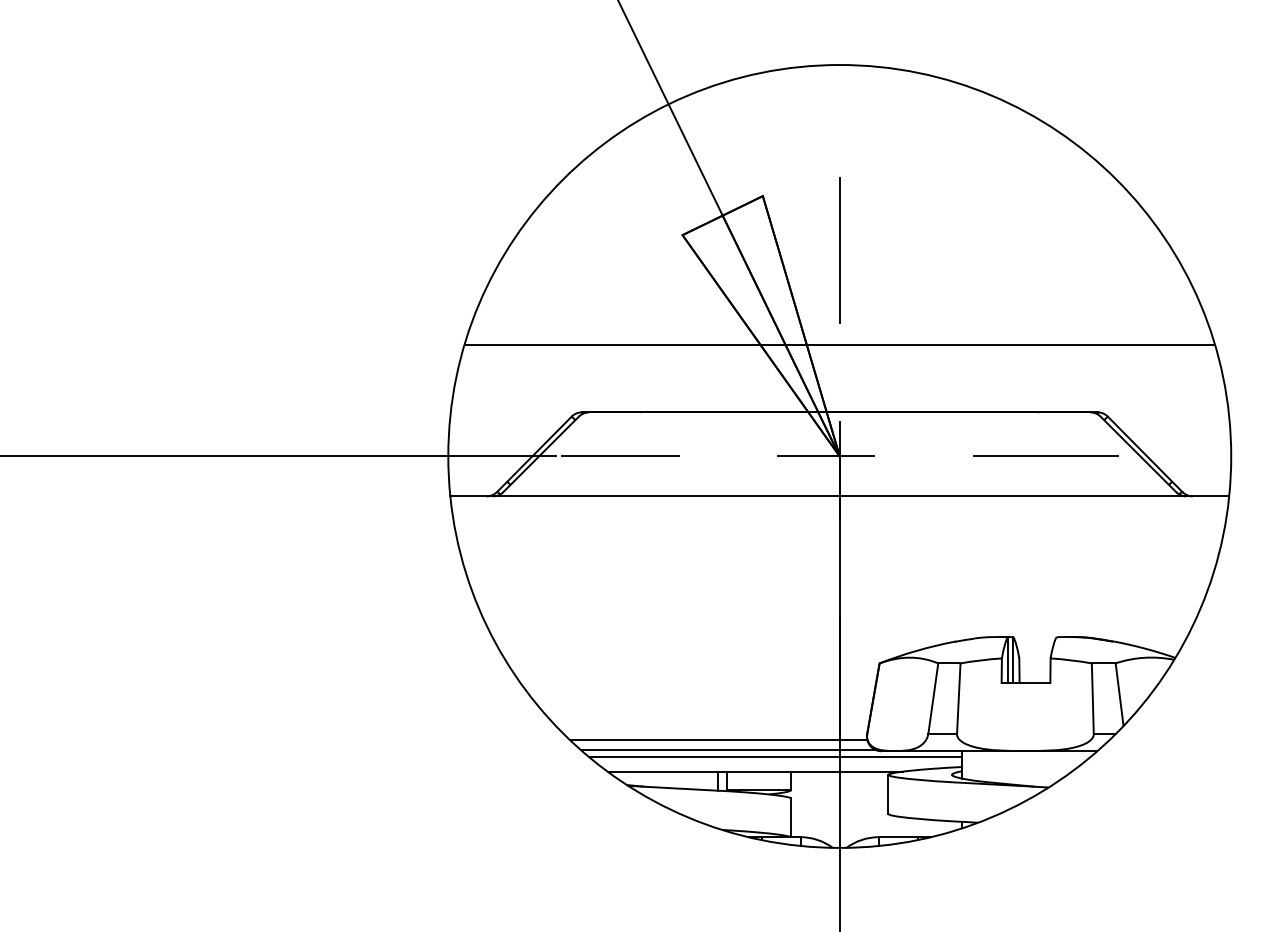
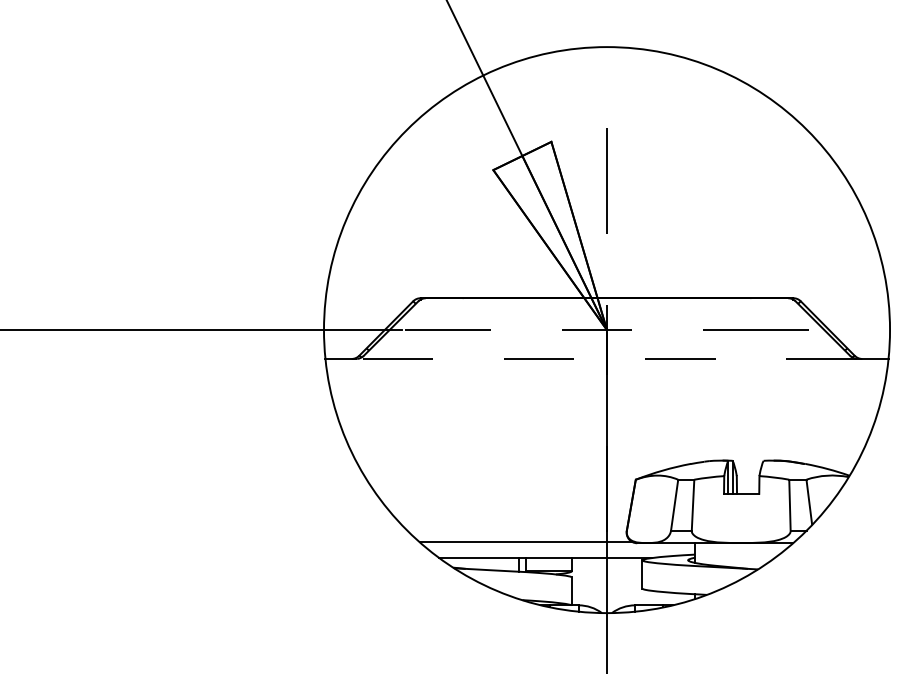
line: (839, 344) -> (606, 249), removed
line: (840, 495) -> (607, 358), solid -> dashed
line: (718, 740) -> (519, 535), removed
line: (775, 757) -> (560, 547), removed

